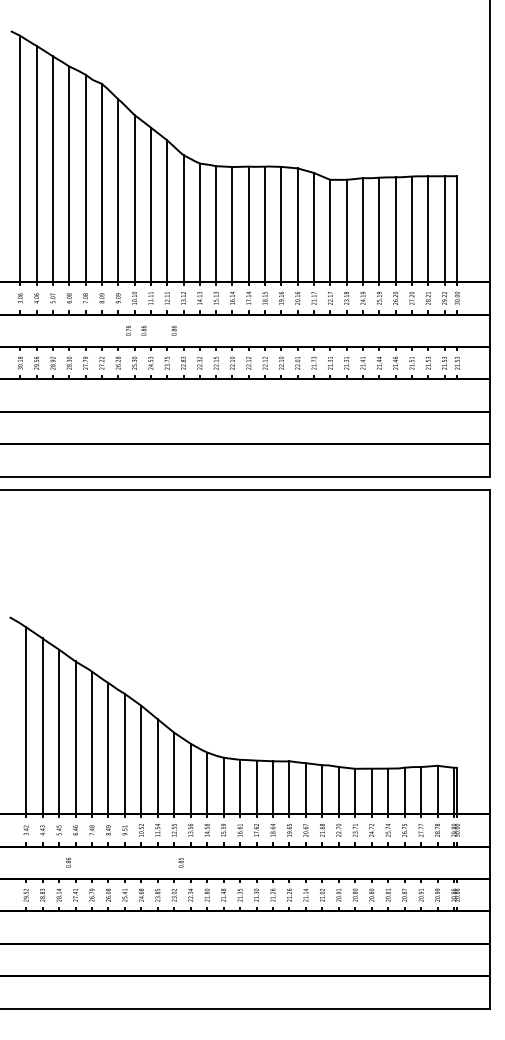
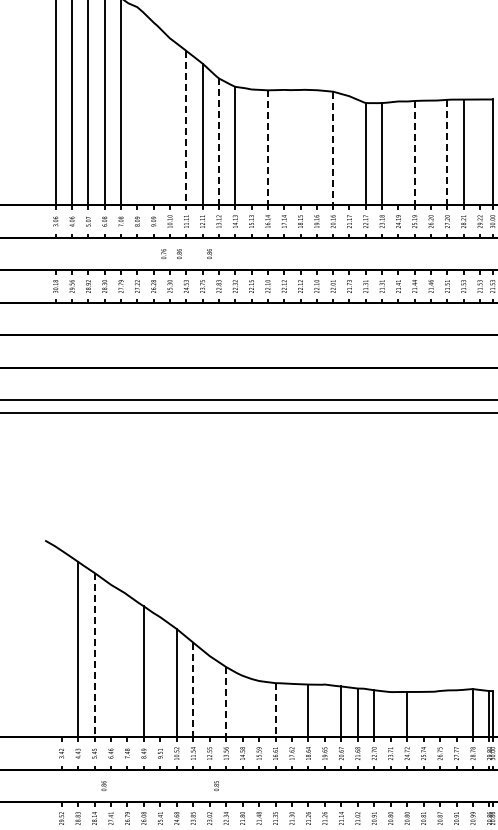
line: (101, 182) -> (136, 105), removed
line: (118, 190) -> (153, 113), removed
line: (134, 198) -> (169, 121), removed
line: (150, 205) -> (185, 128), solid -> dashed
line: (183, 218) -> (218, 141), solid -> dashed
line: (216, 224) -> (251, 147), removed
line: (232, 224) -> (267, 147), solid -> dashed
line: (248, 224) -> (283, 147), removed
line: (265, 224) -> (300, 147), removed
line: (281, 224) -> (316, 147), removed
line: (297, 225) -> (332, 148), solid -> dashed
line: (314, 227) -> (349, 150), removed
line: (395, 229) -> (430, 152), removed
line: (411, 229) -> (446, 152), solid -> dashed
line: (444, 229) -> (479, 152), removed
line: (362, 230) -> (397, 153), removed
line: (379, 230) -> (414, 153), solid -> dashed
line: (26, 720) -> (61, 643), removed
line: (59, 732) -> (94, 655), solid -> dashed
line: (75, 737) -> (110, 660), removed
line: (91, 742) -> (126, 665), removed
line: (124, 753) -> (159, 676), removed
line: (157, 767) -> (192, 690), solid -> dashed
line: (174, 773) -> (209, 696), removed
line: (190, 779) -> (225, 702), solid -> dashed
line: (207, 783) -> (242, 706), removed
line: (223, 785) -> (258, 708), removed
line: (240, 787) -> (275, 710), solid -> dashed
line: (256, 787) -> (291, 710), removed
line: (289, 787) -> (324, 710), removed
line: (404, 790) -> (439, 713), removed
line: (421, 790) -> (456, 713), removed
line: (355, 791) -> (390, 714), removed
line: (388, 791) -> (423, 714), removed

